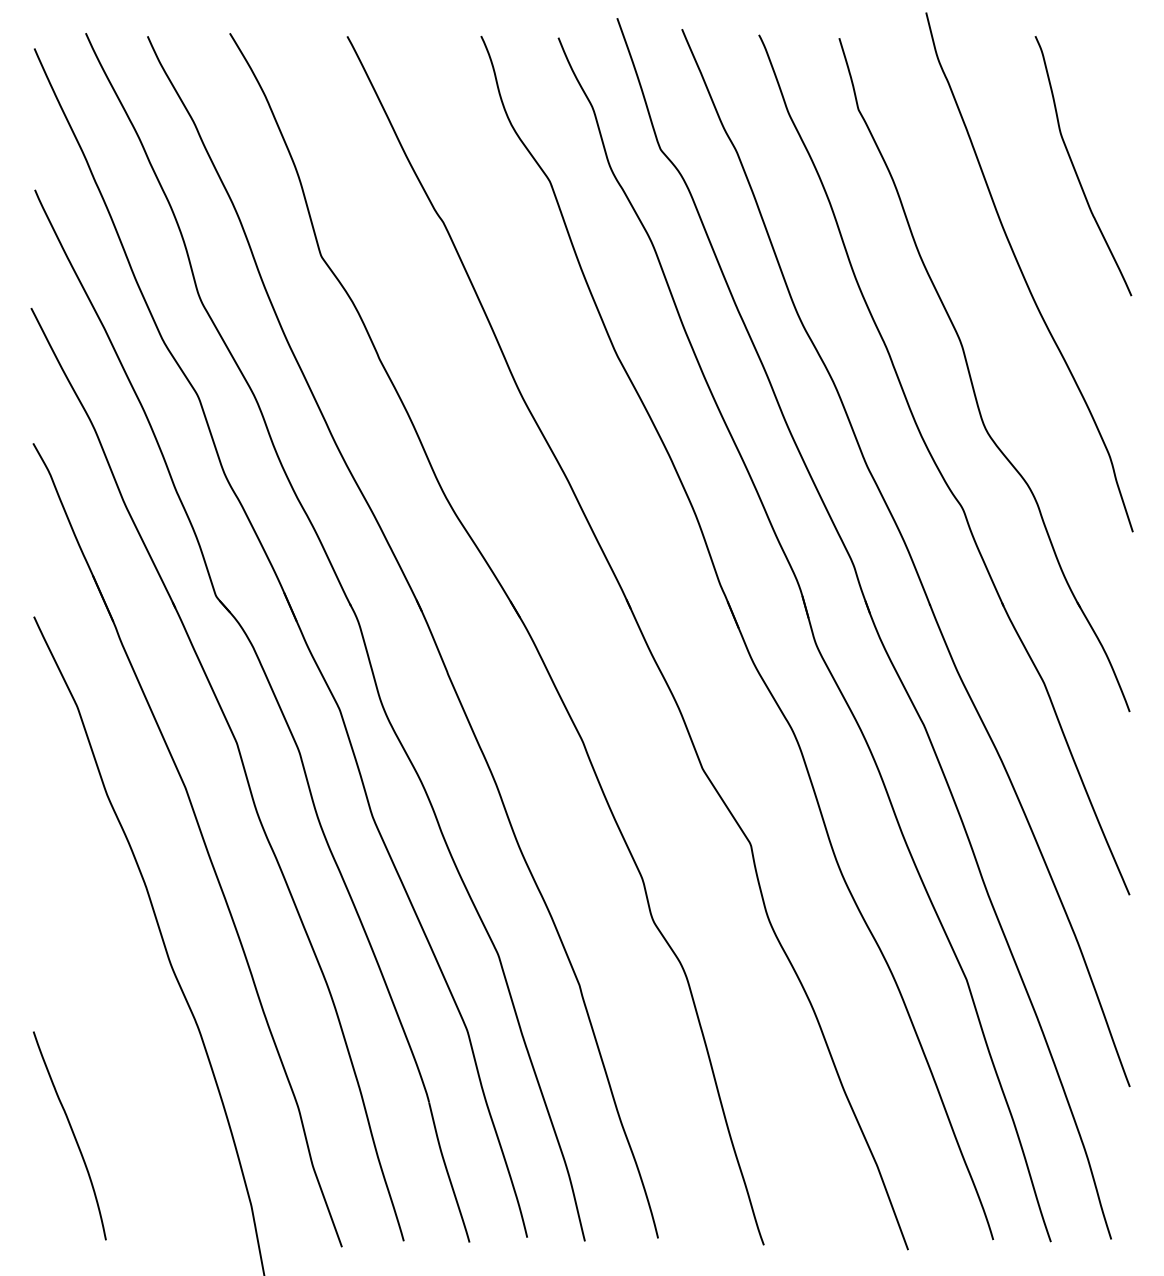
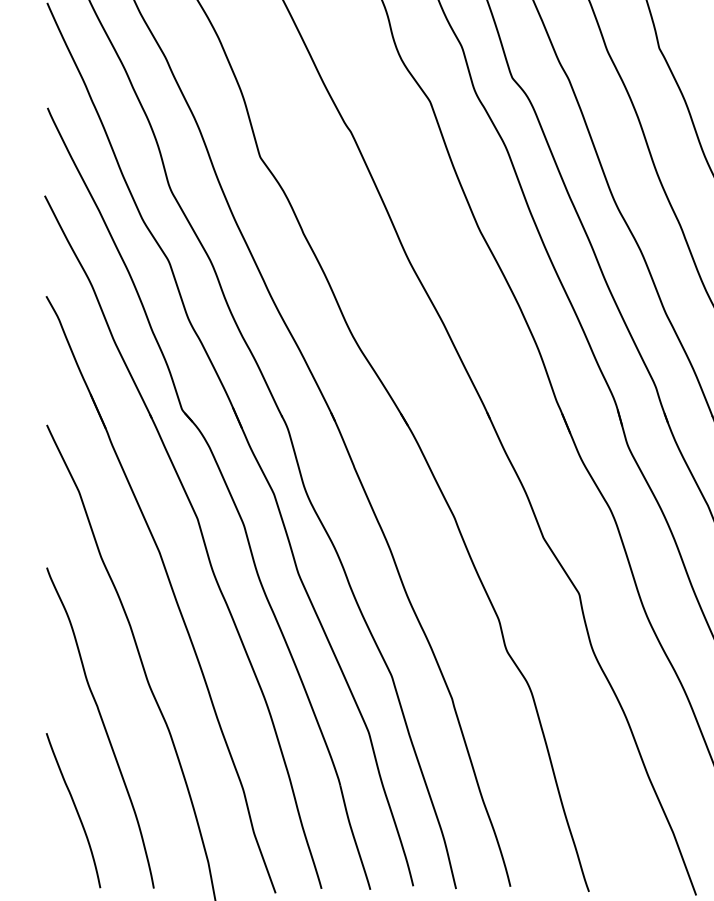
curve: (110, 1023) -> (103, 727), added

